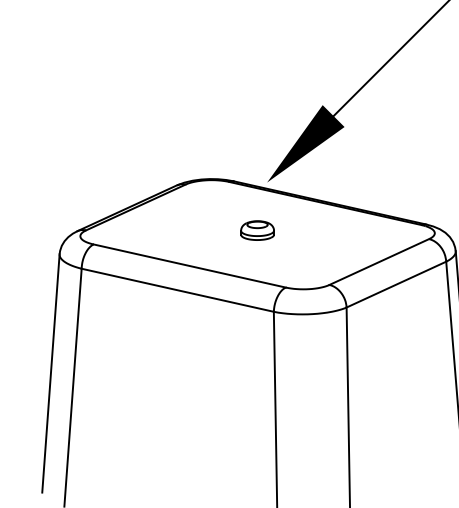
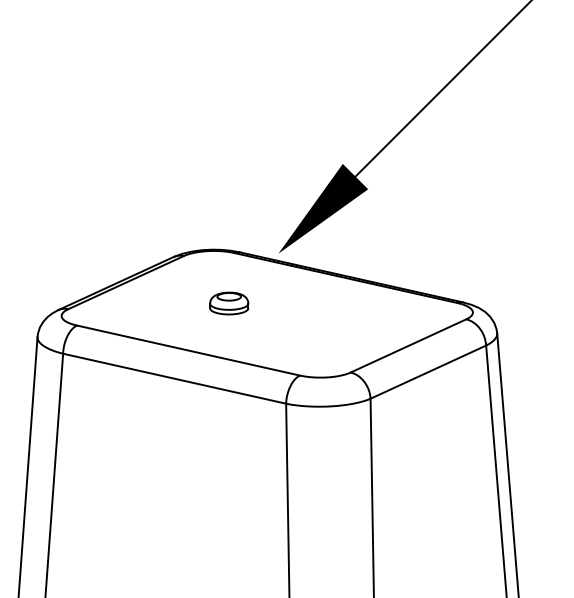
part: (257, 230) -> (229, 303), moved

